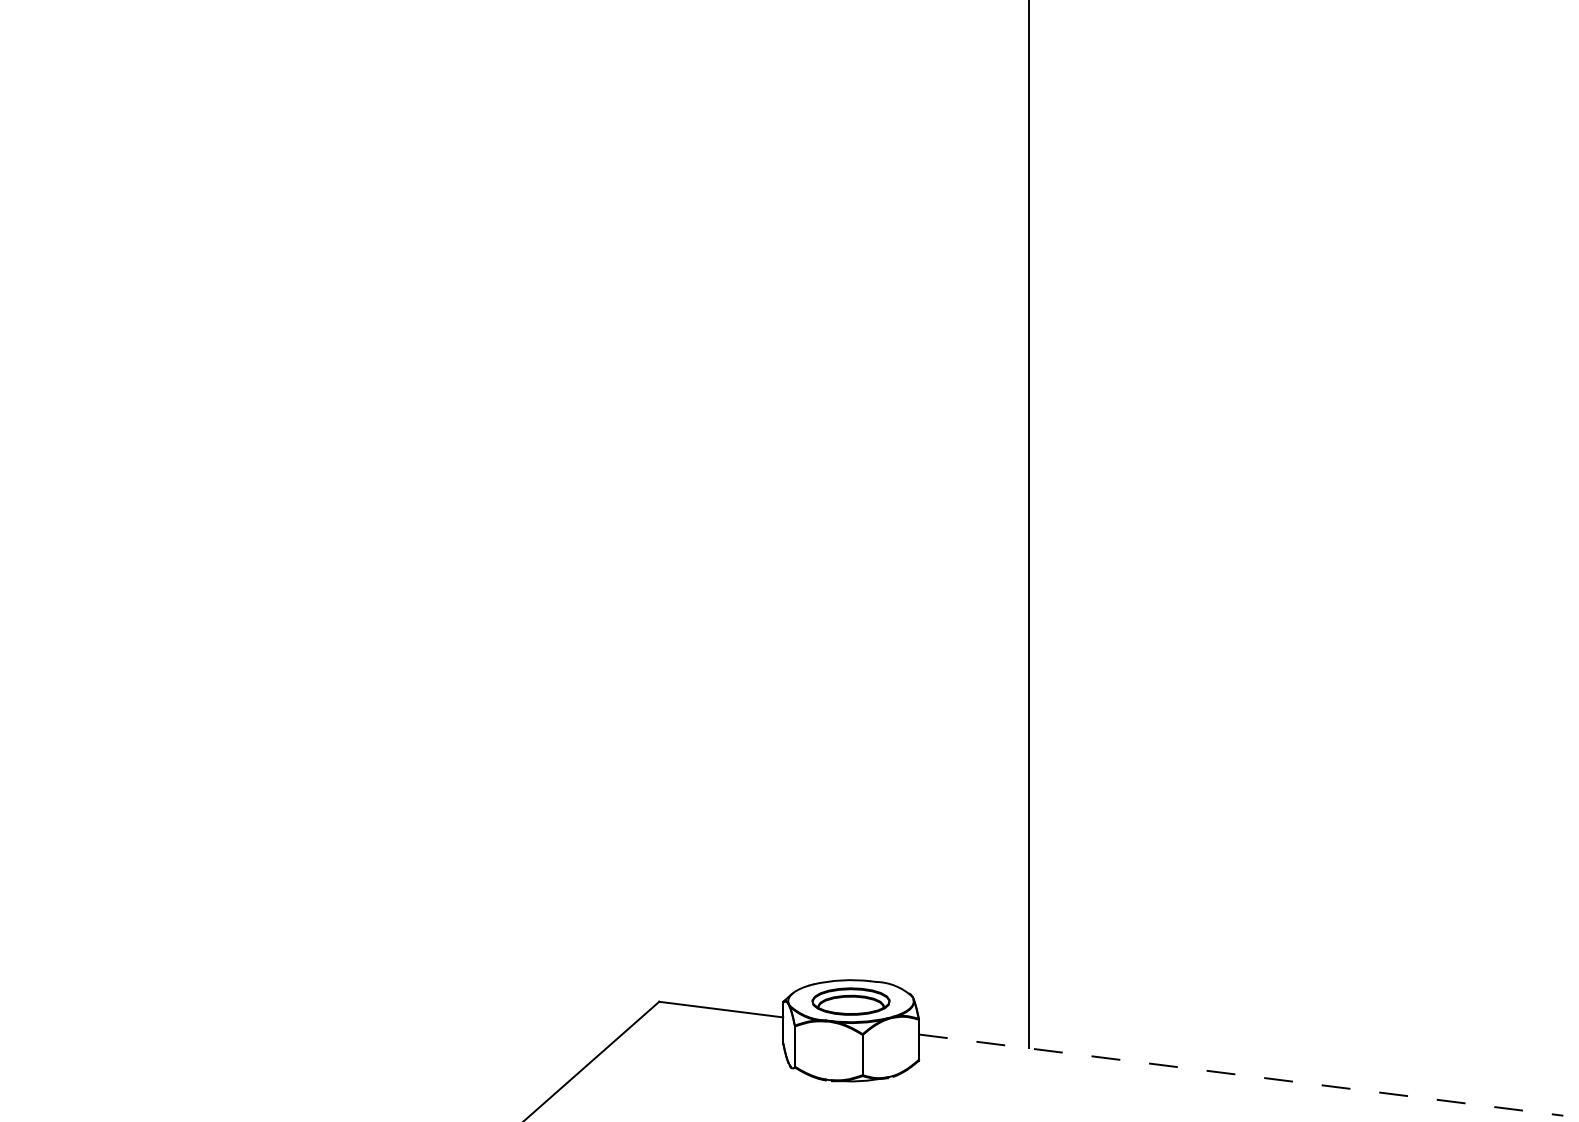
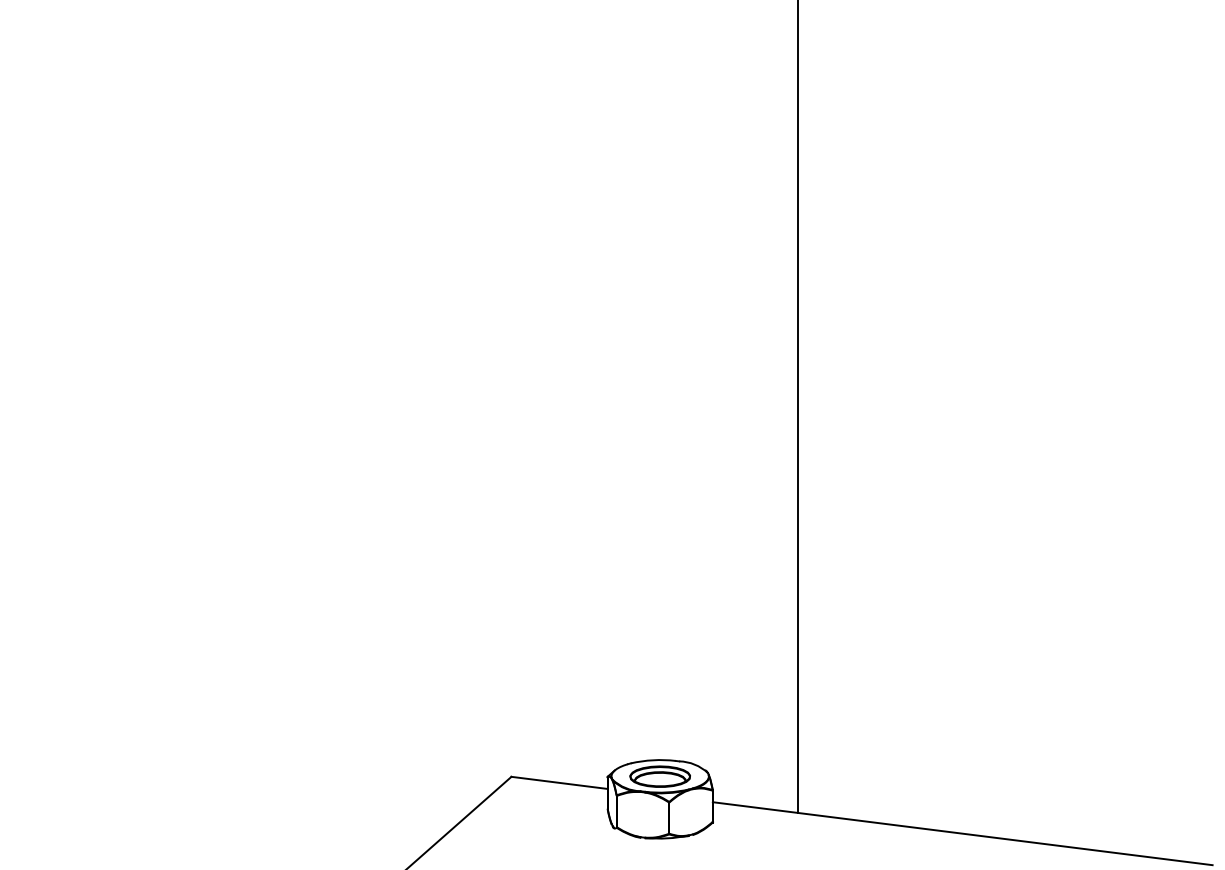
line: (1241, 1075) -> (963, 833), dashed -> solid

